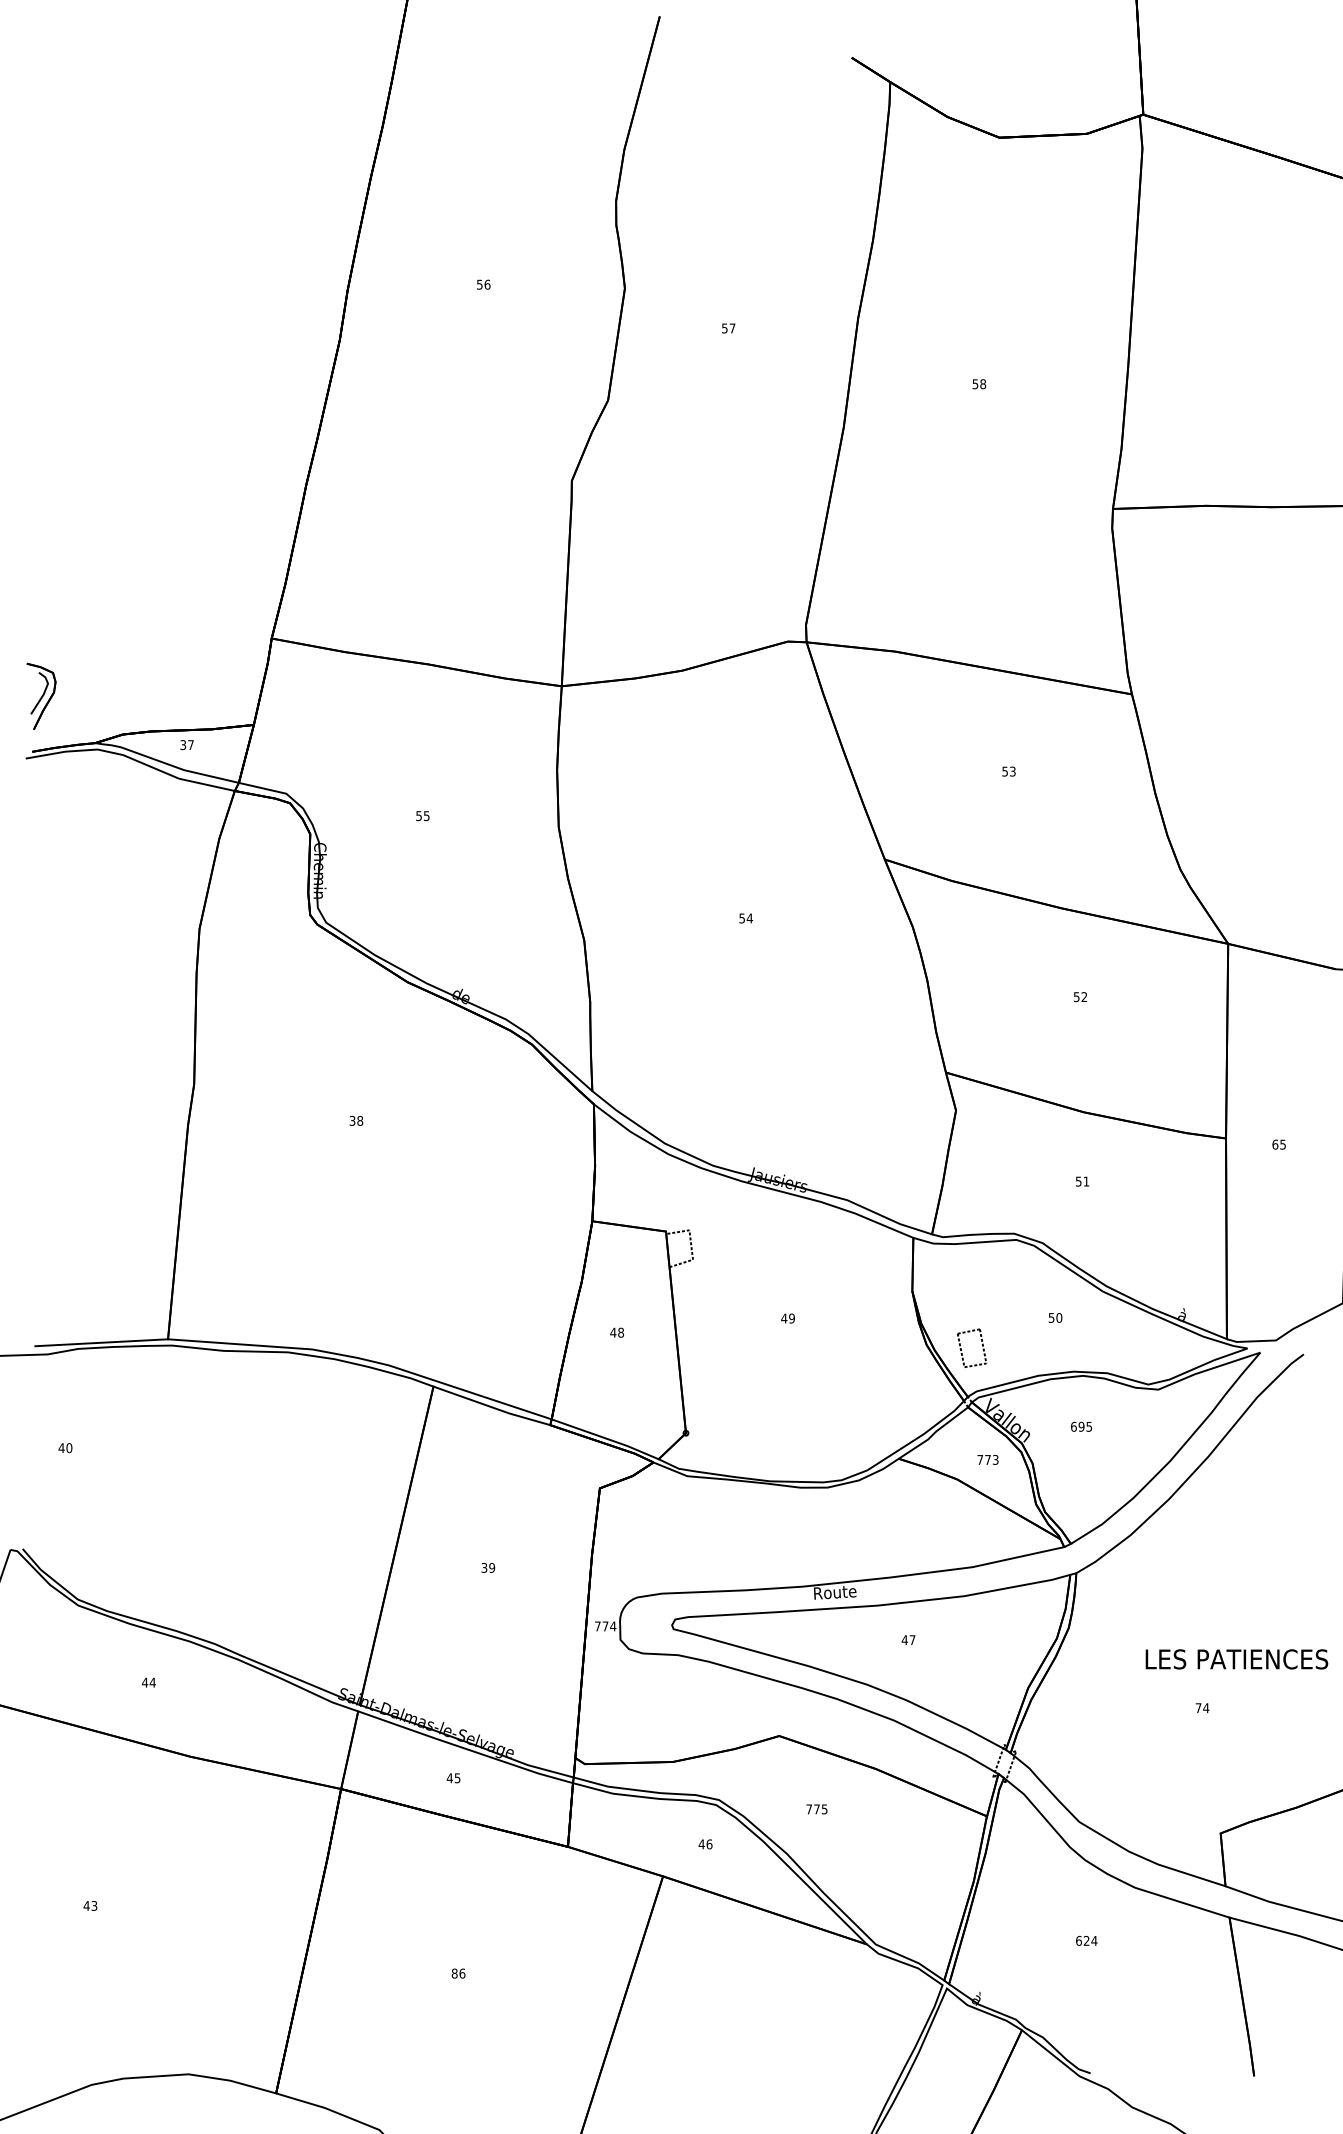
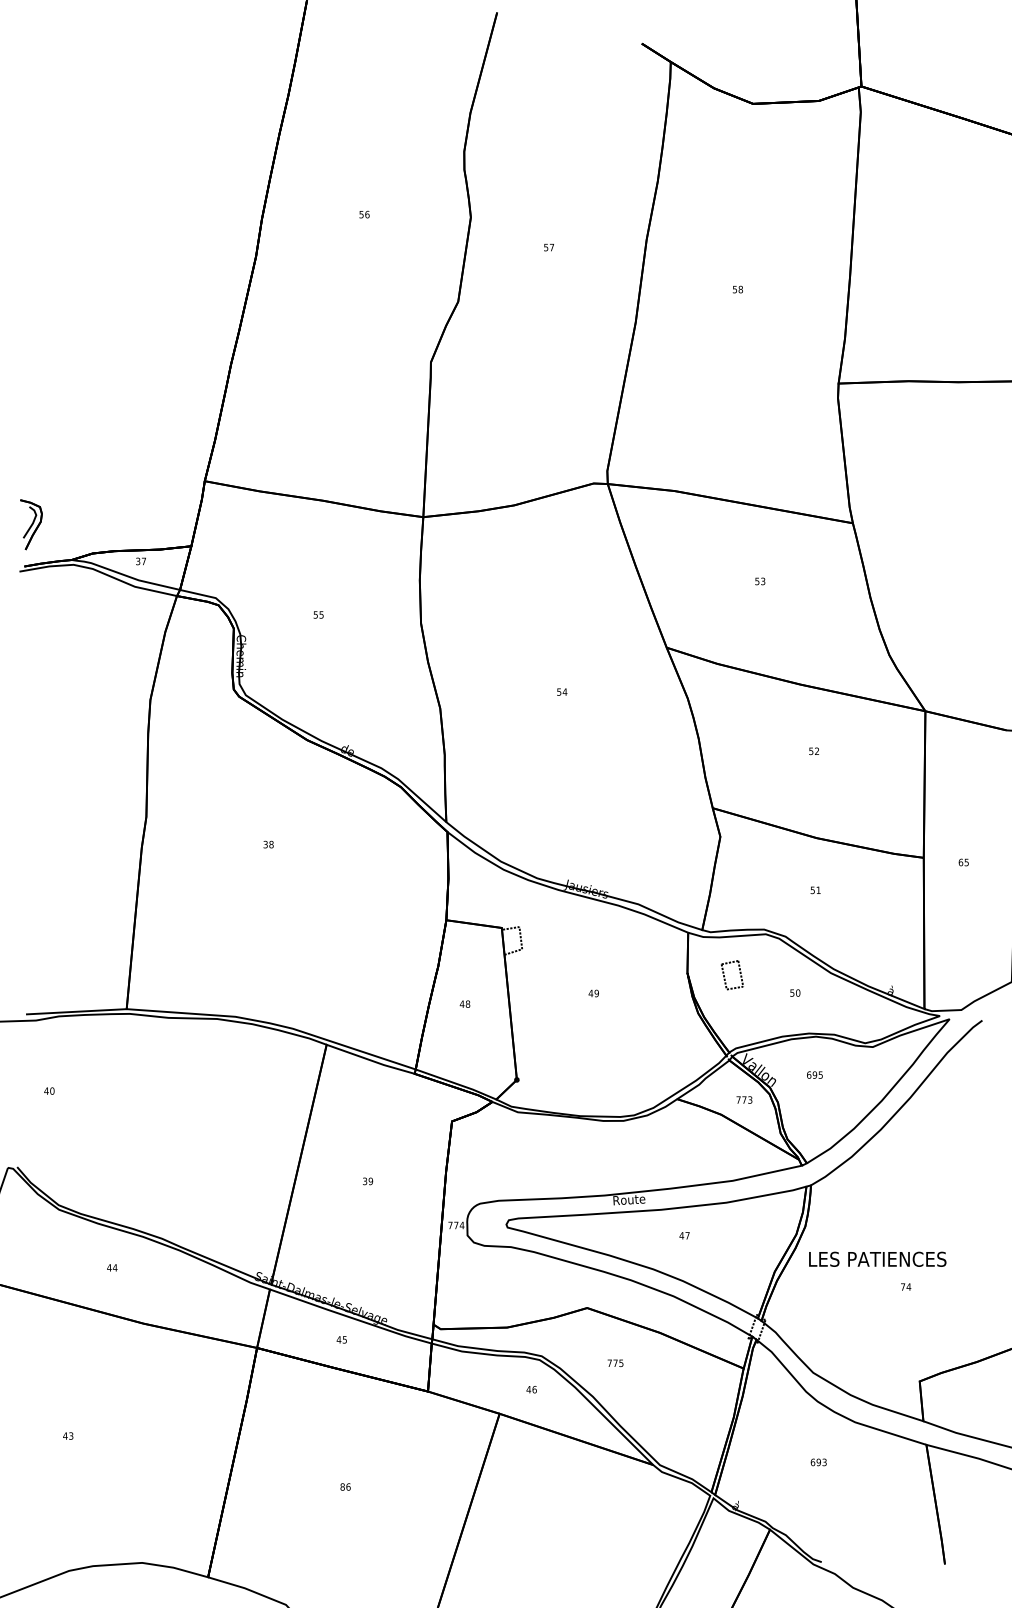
part: (981, 1344) -> (739, 972), moved
text: (1236, 1659) -> (877, 1259), moved
text: (1090, 1940) -> (821, 1462), 624 -> 693

